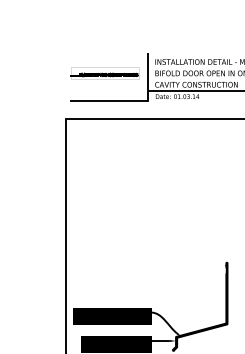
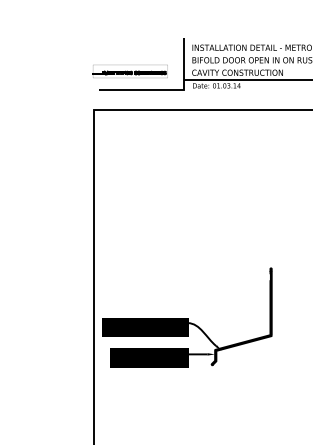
part: (104, 73) -> (129, 71), moved

